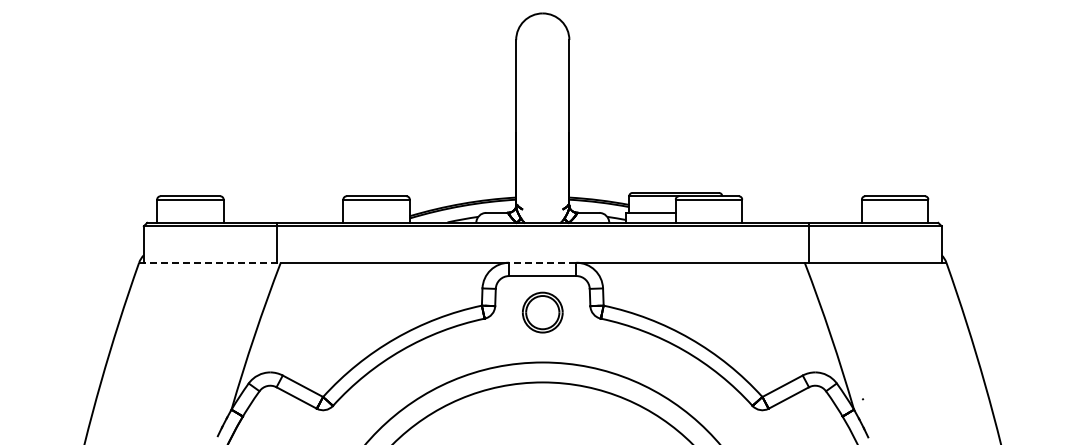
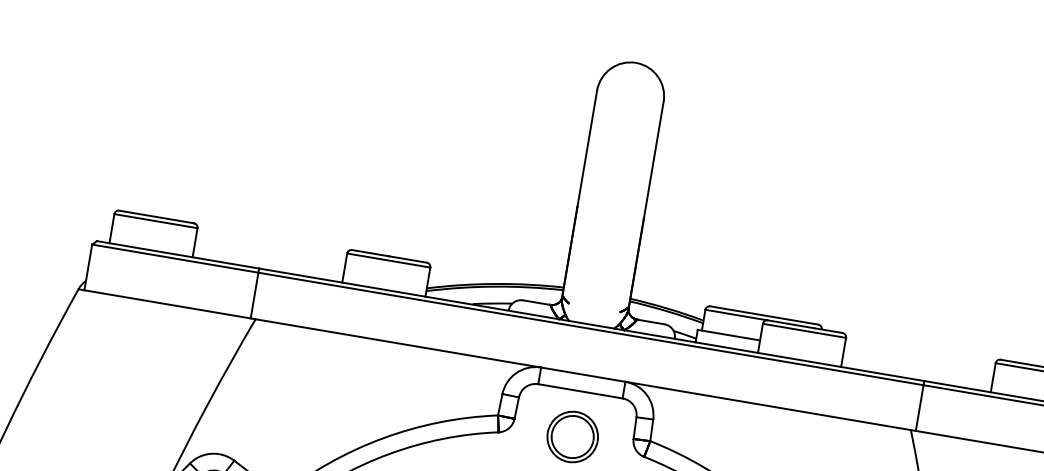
line: (209, 262) -> (166, 303), dashed -> solid
line: (542, 262) -> (582, 374), dashed -> solid

